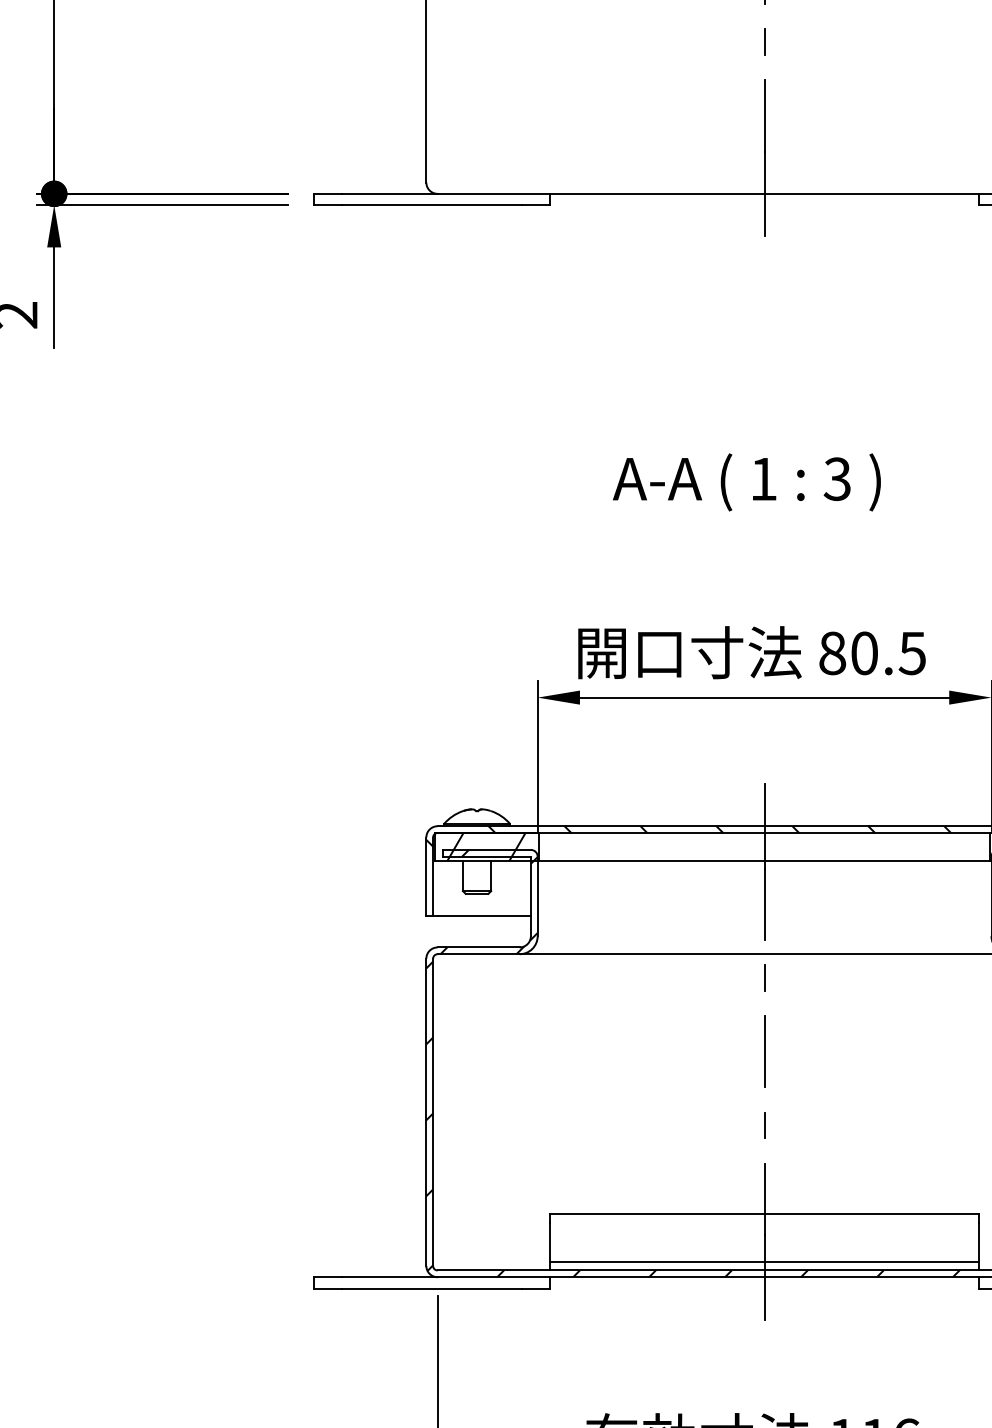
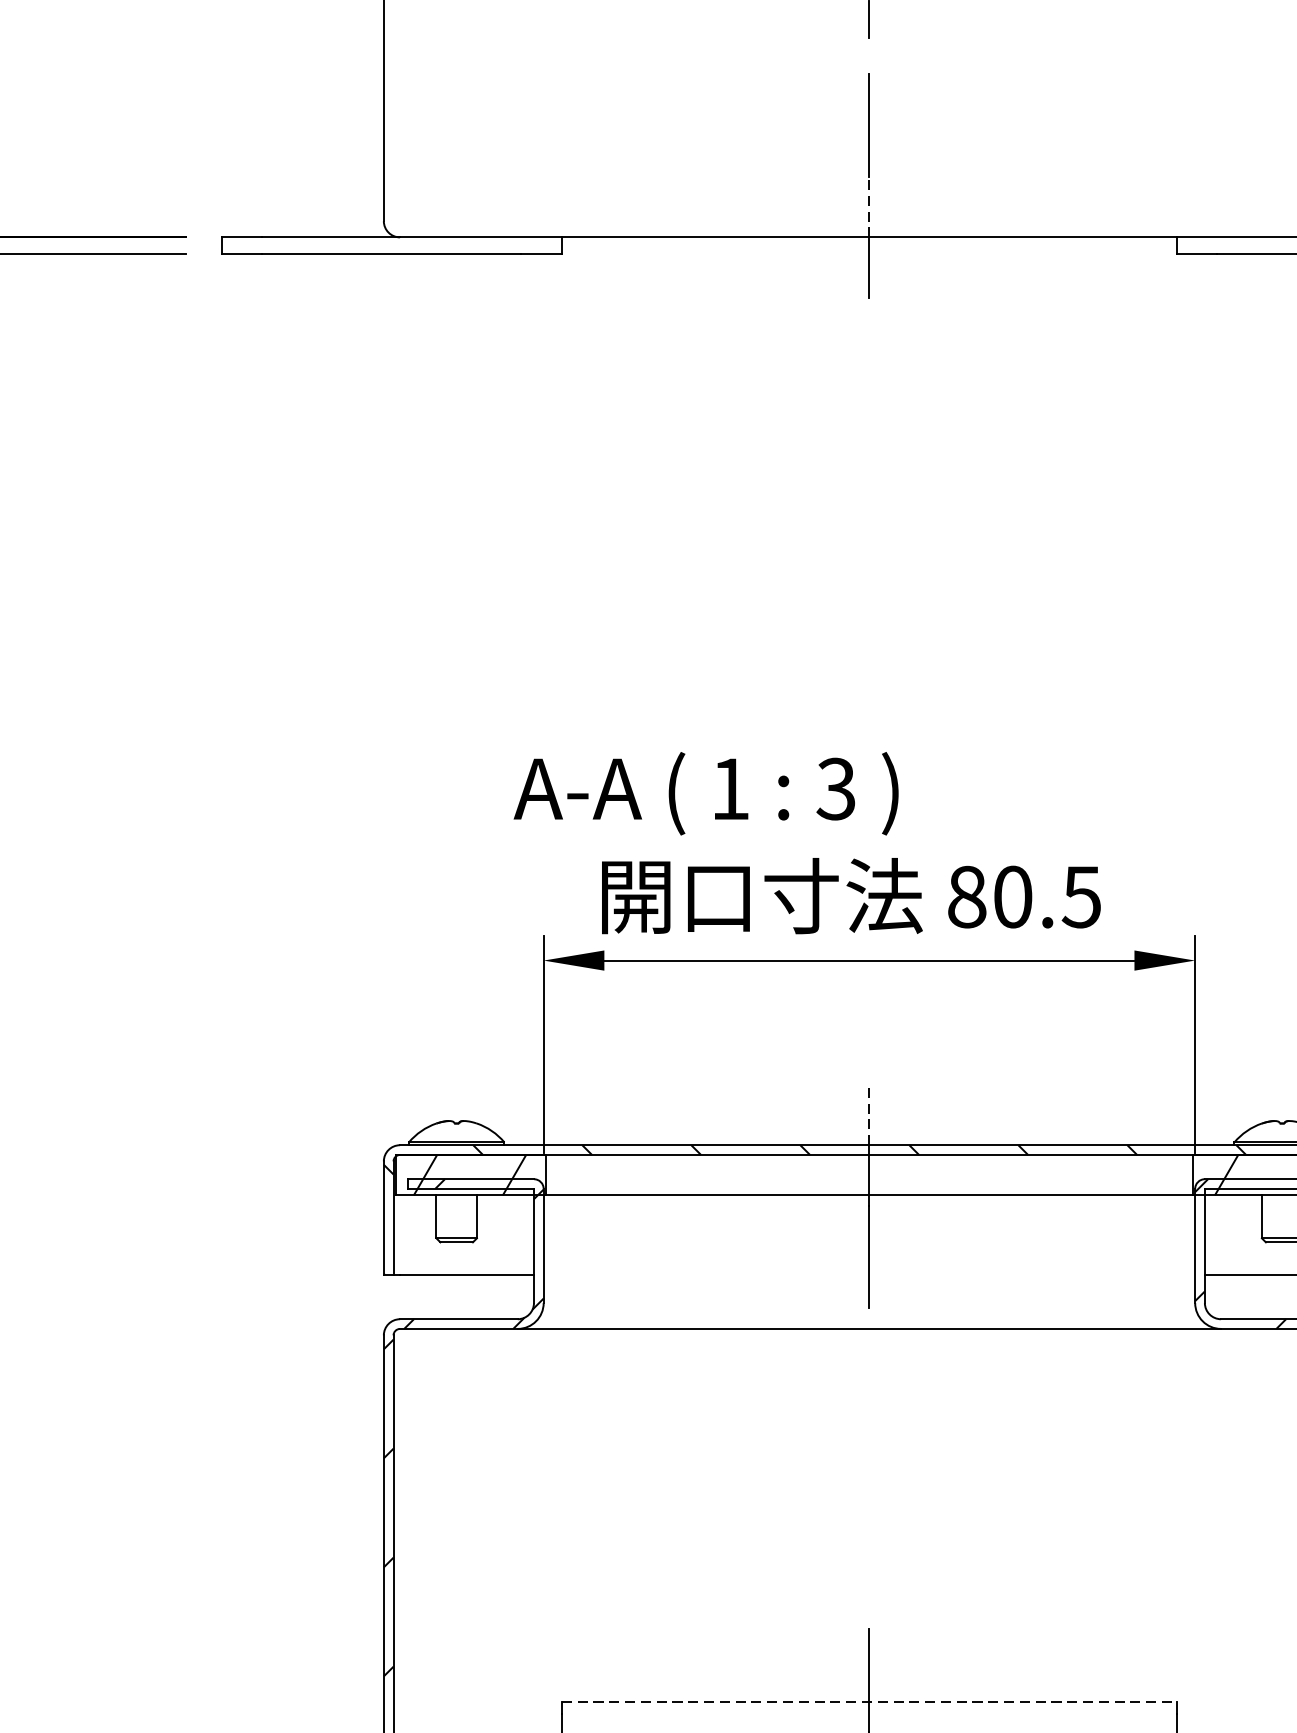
line: (764, 172) -> (869, 206), solid -> dashed
text: (746, 482) -> (705, 793), moved
line: (764, 804) -> (869, 1114), solid -> dashed
line: (764, 977) -> (869, 1362), removed
line: (764, 1051) -> (869, 1468), removed
line: (764, 1125) -> (869, 1574), removed
line: (765, 1214) -> (870, 1702), solid -> dashed

